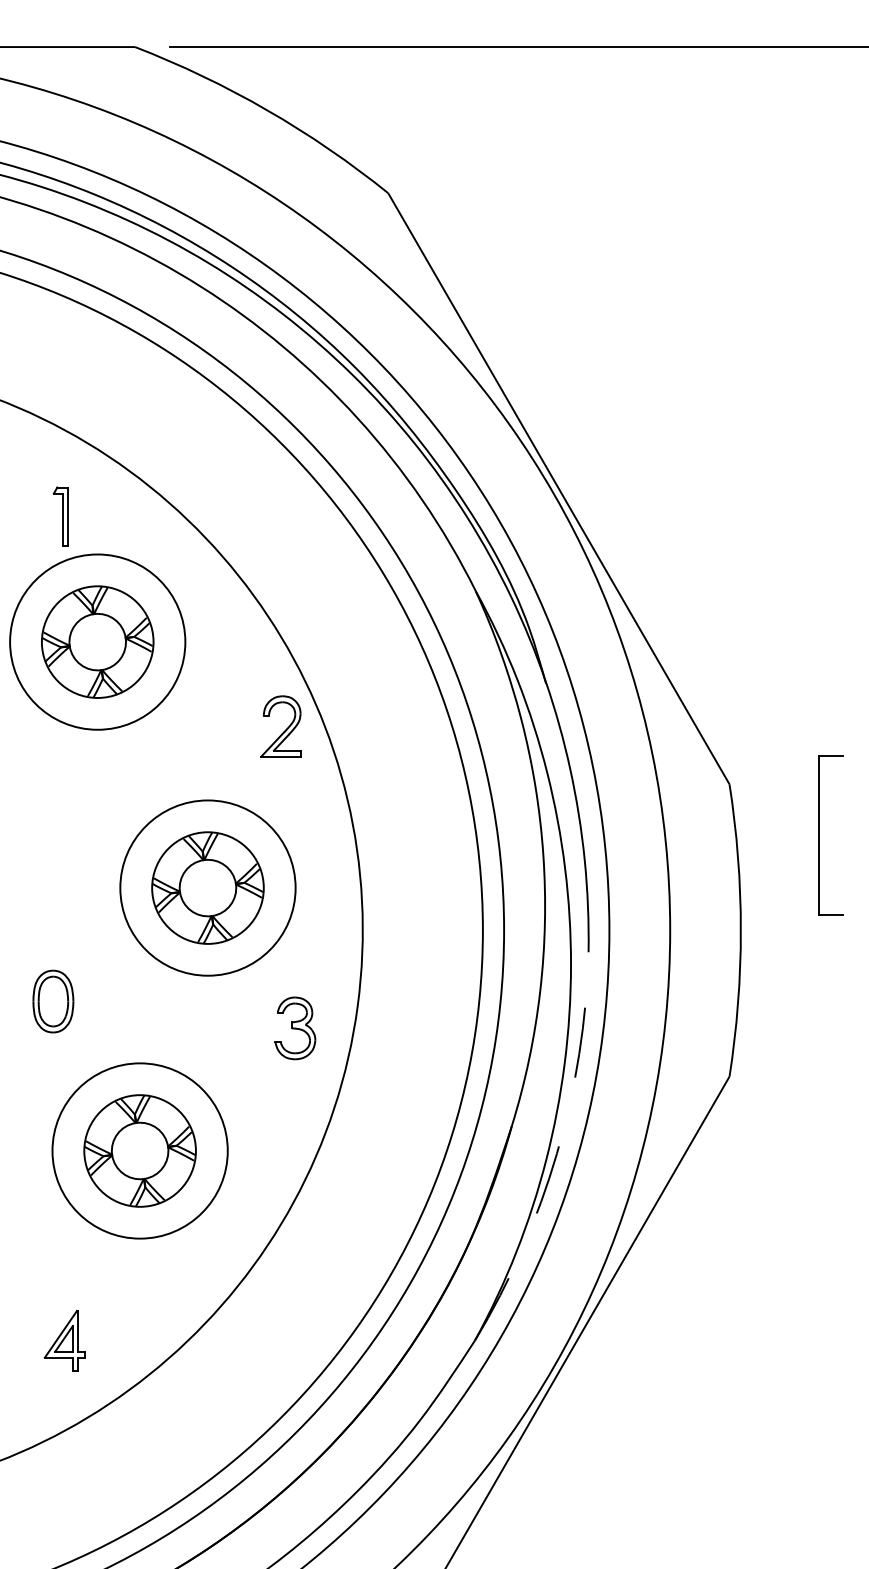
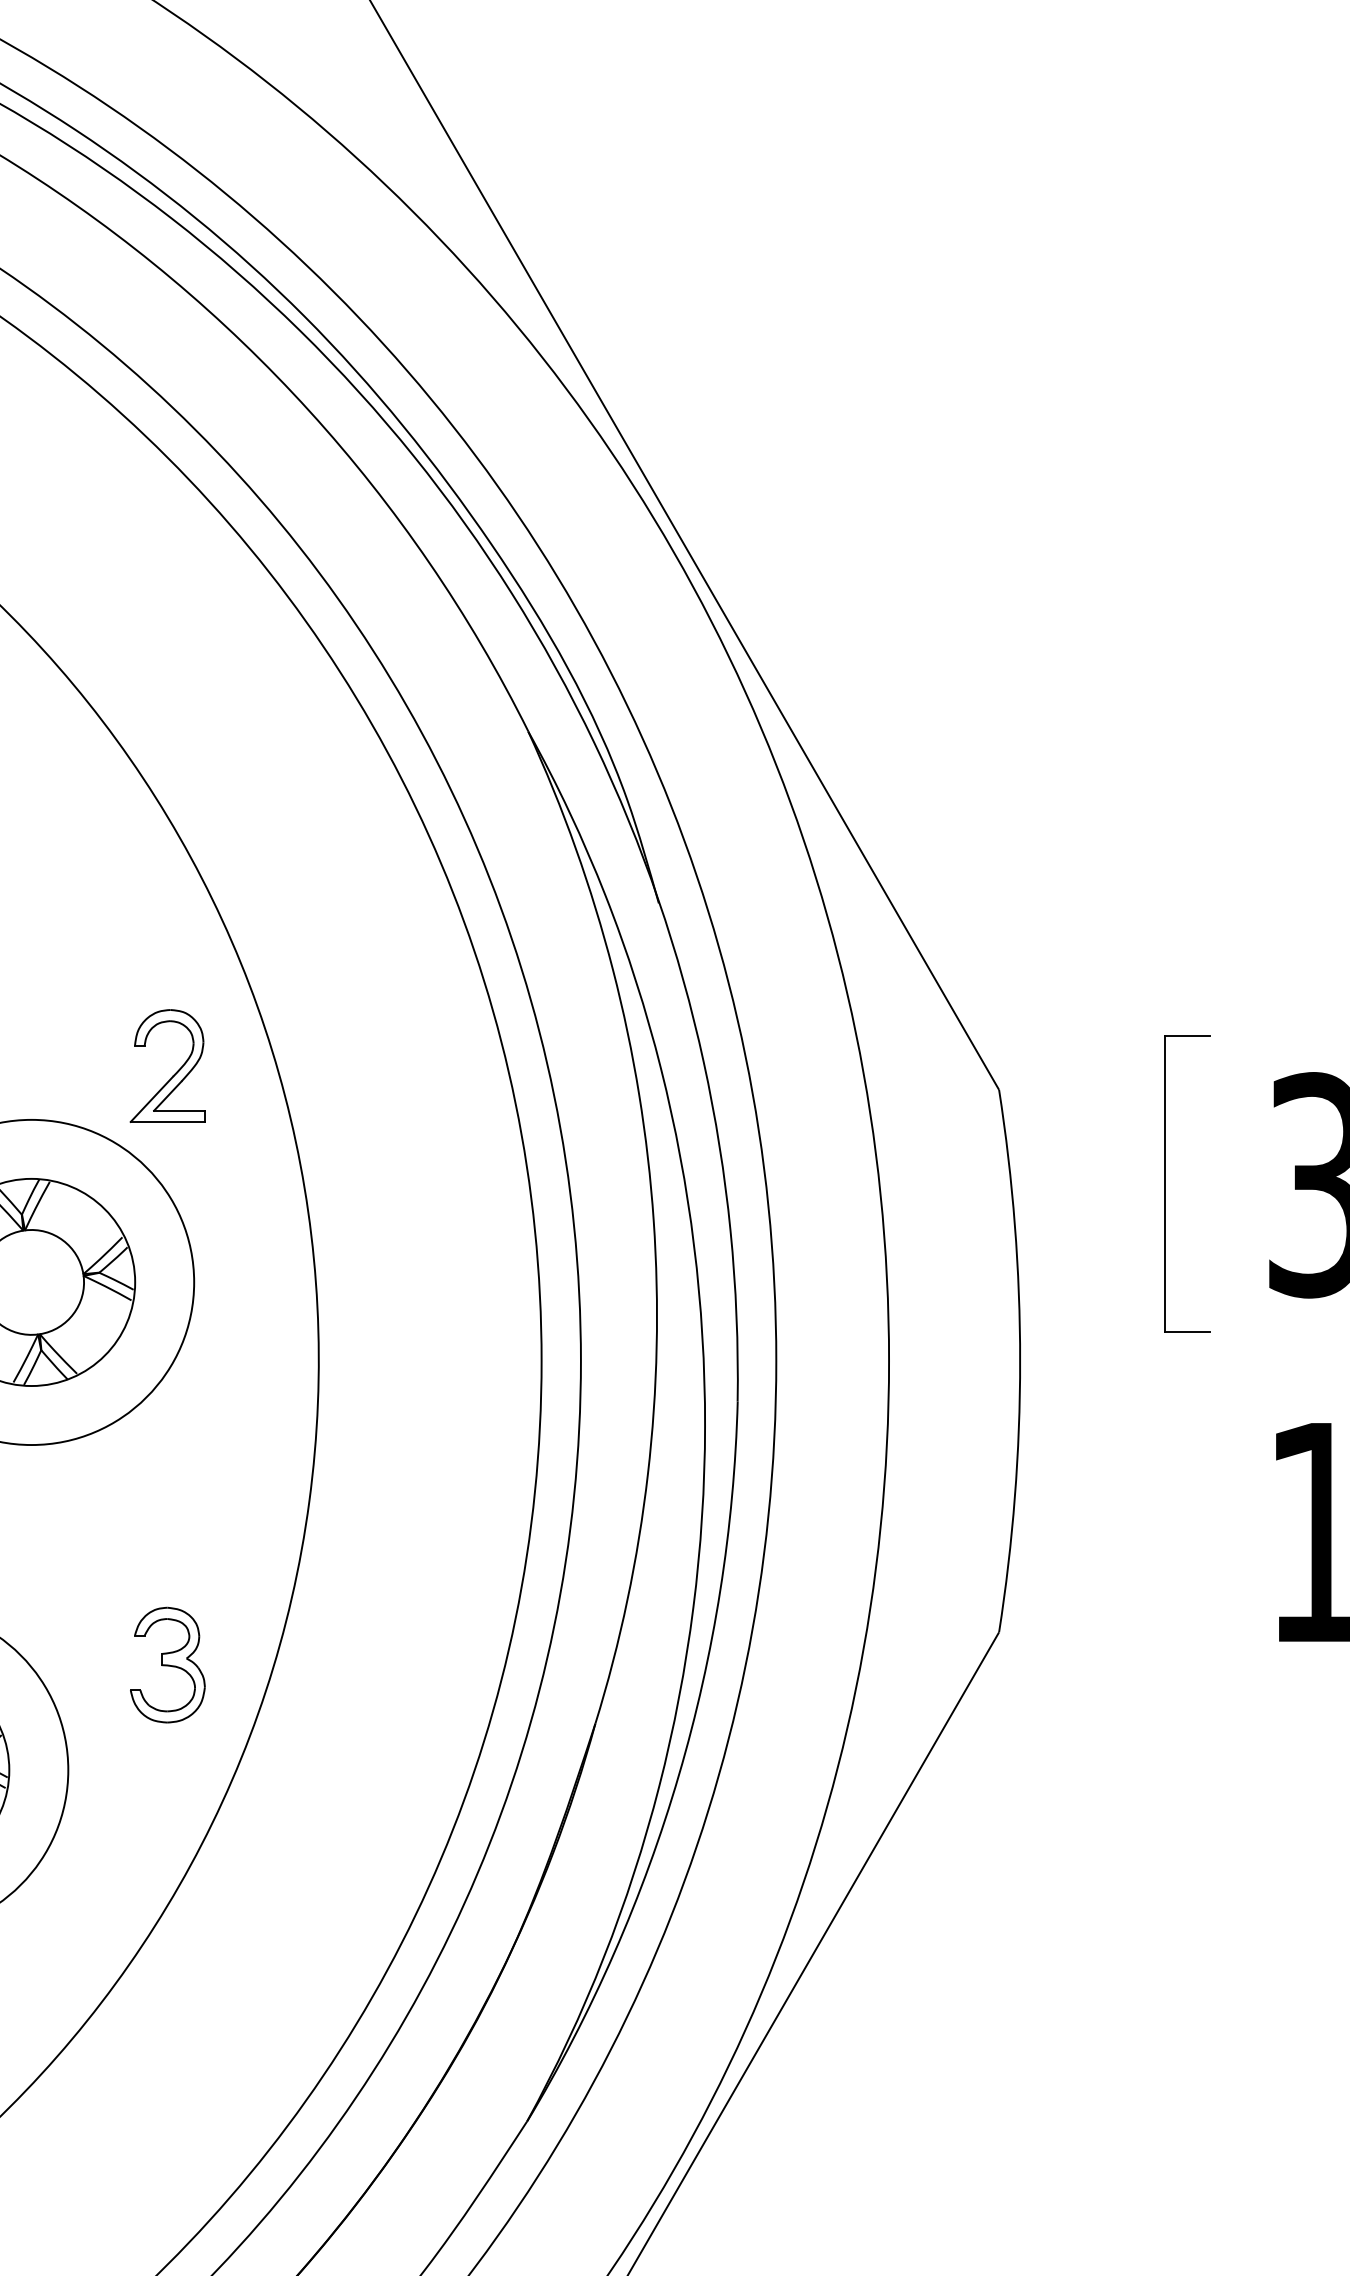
part: (280, 726) -> (166, 1066), moved
part: (295, 1028) -> (167, 1665), moved
arc: (556, 1153) -> (678, 1774), dashed -> solid

